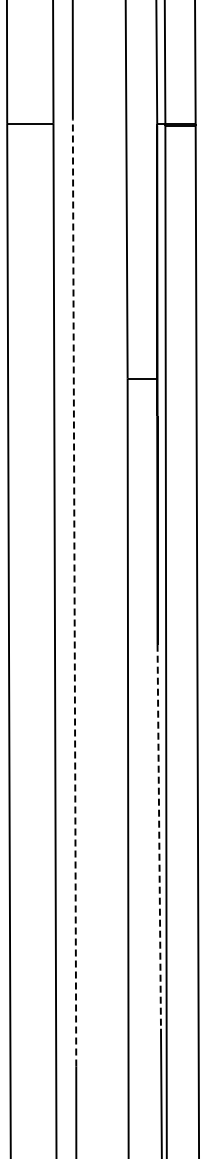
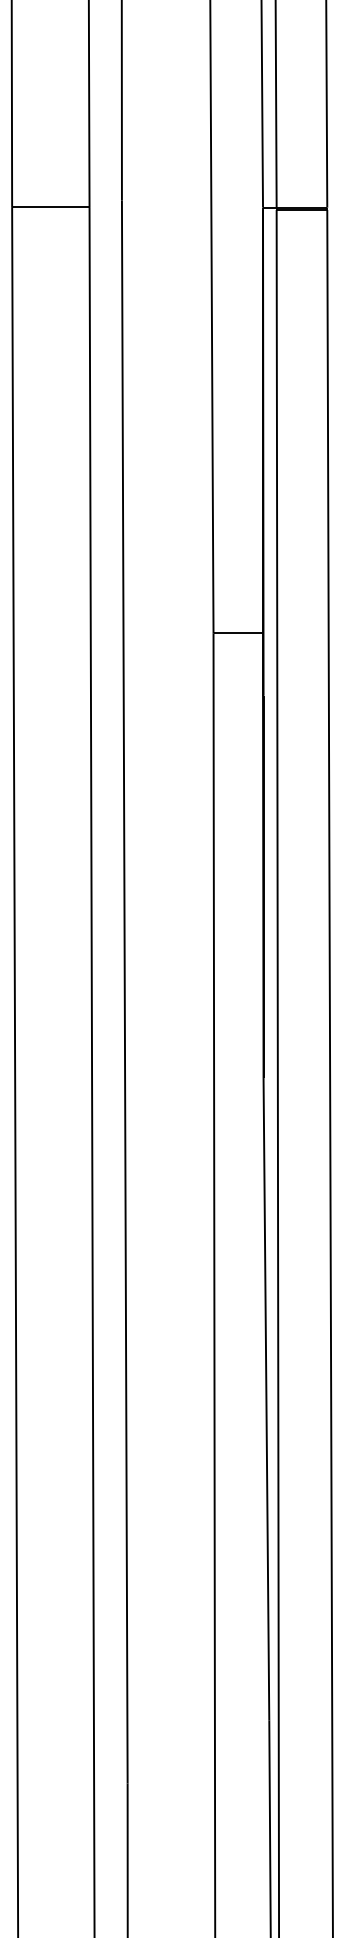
line: (74, 592) -> (124, 990), dashed -> solid
line: (159, 837) -> (266, 1400), dashed -> solid

